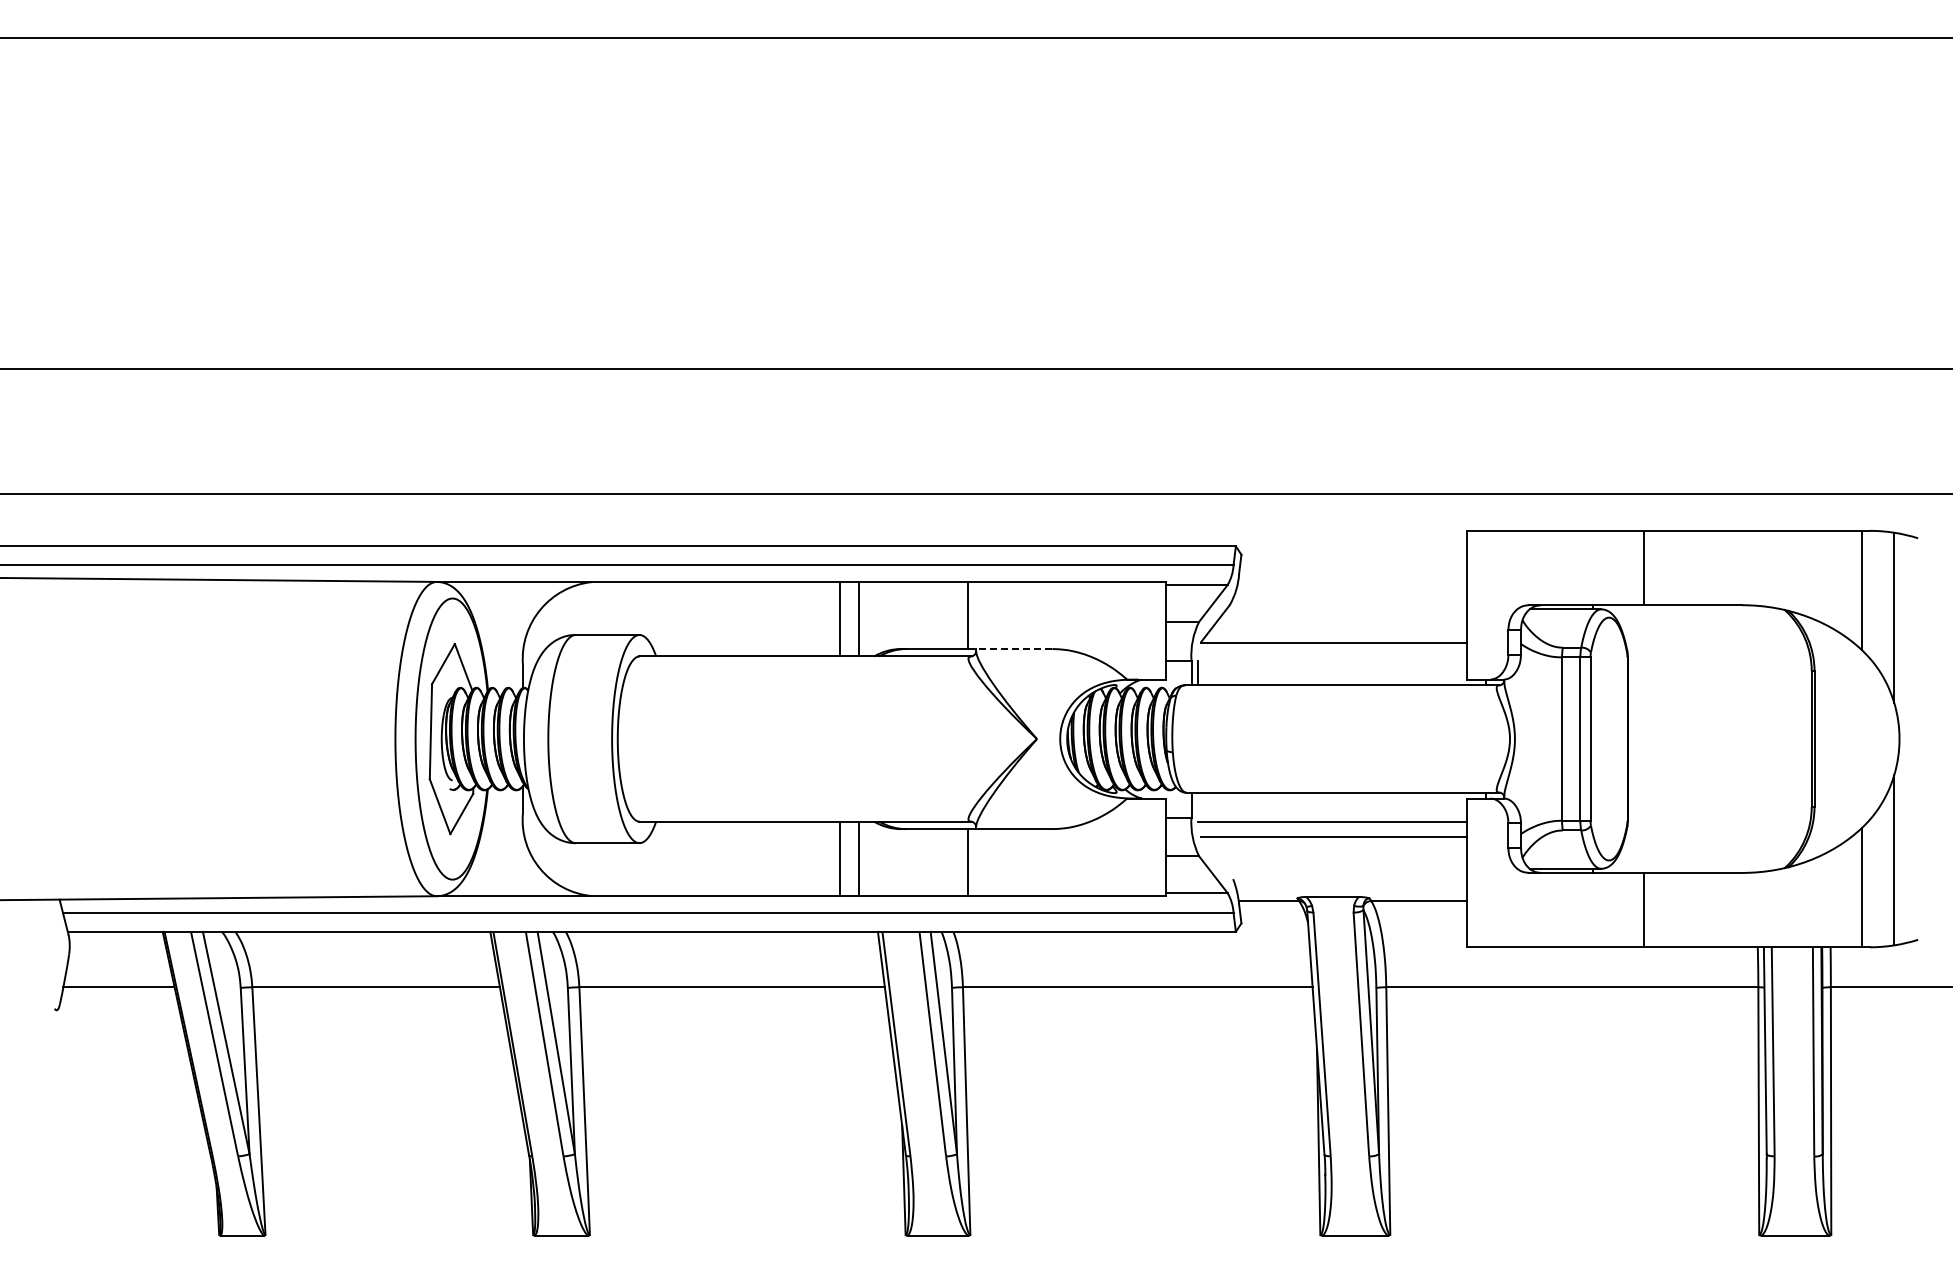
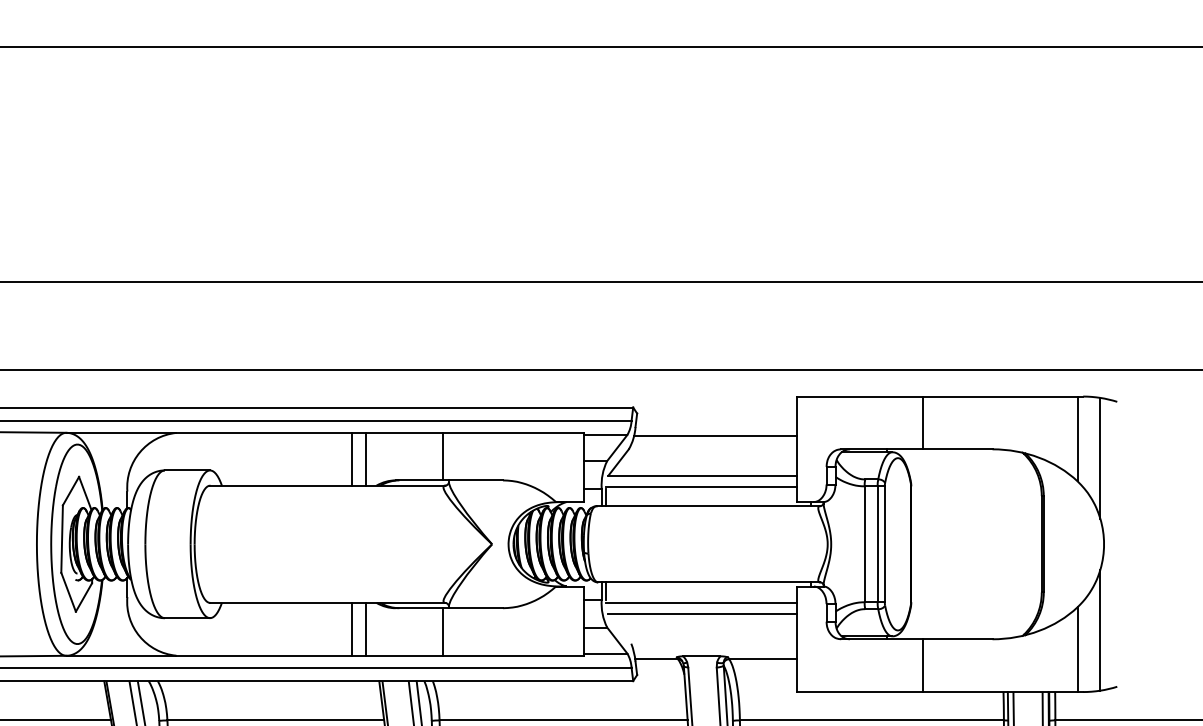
line: (1351, 586) -> (715, 436), added
line: (1010, 649) -> (473, 480), dashed -> solid
line: (1332, 658) -> (701, 487), added
line: (1197, 804) -> (605, 590), added

